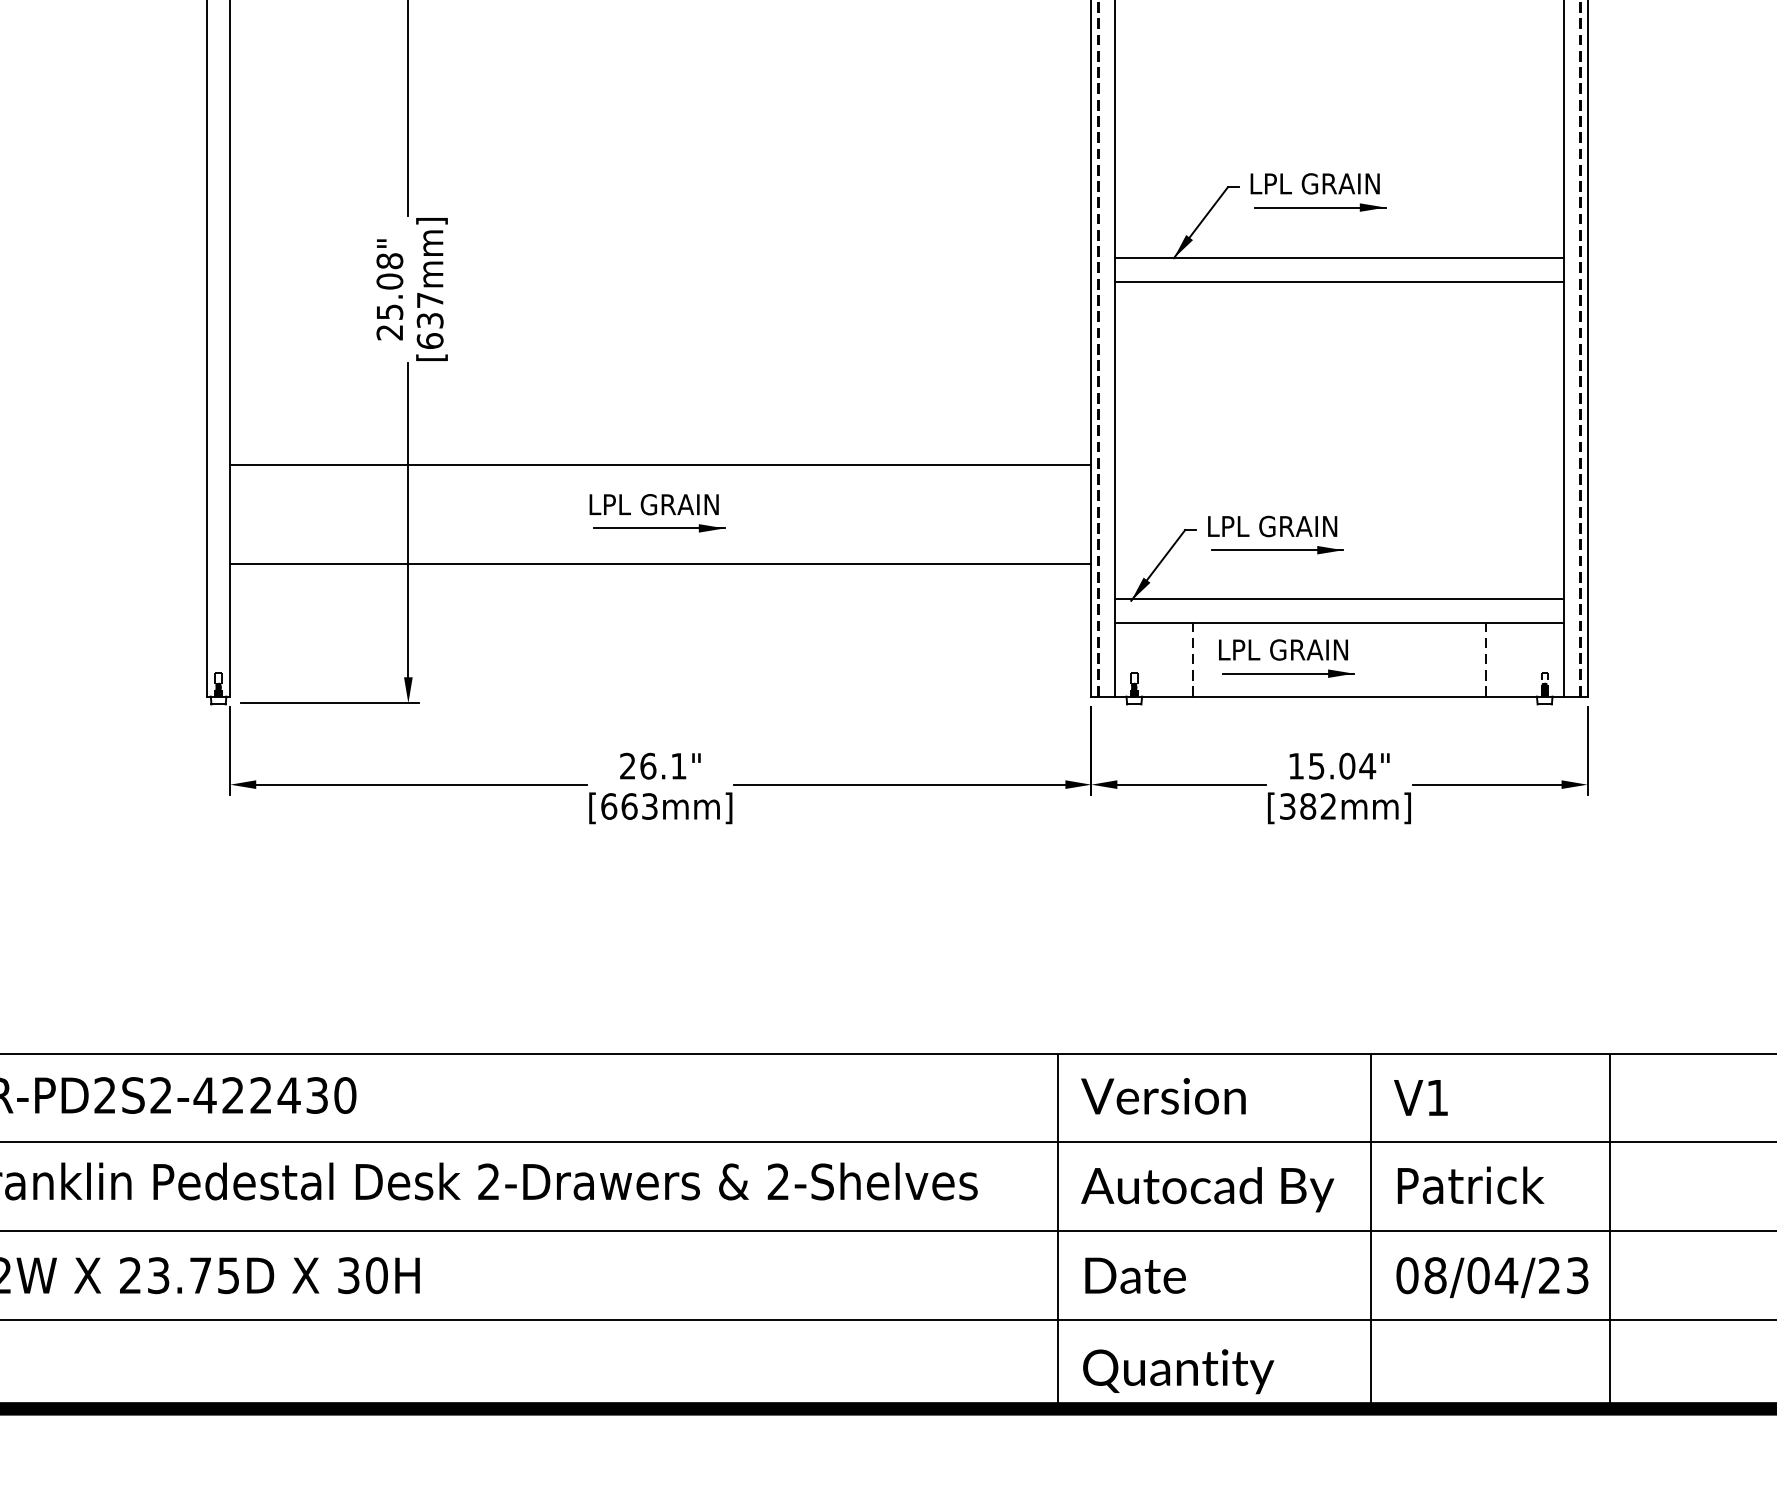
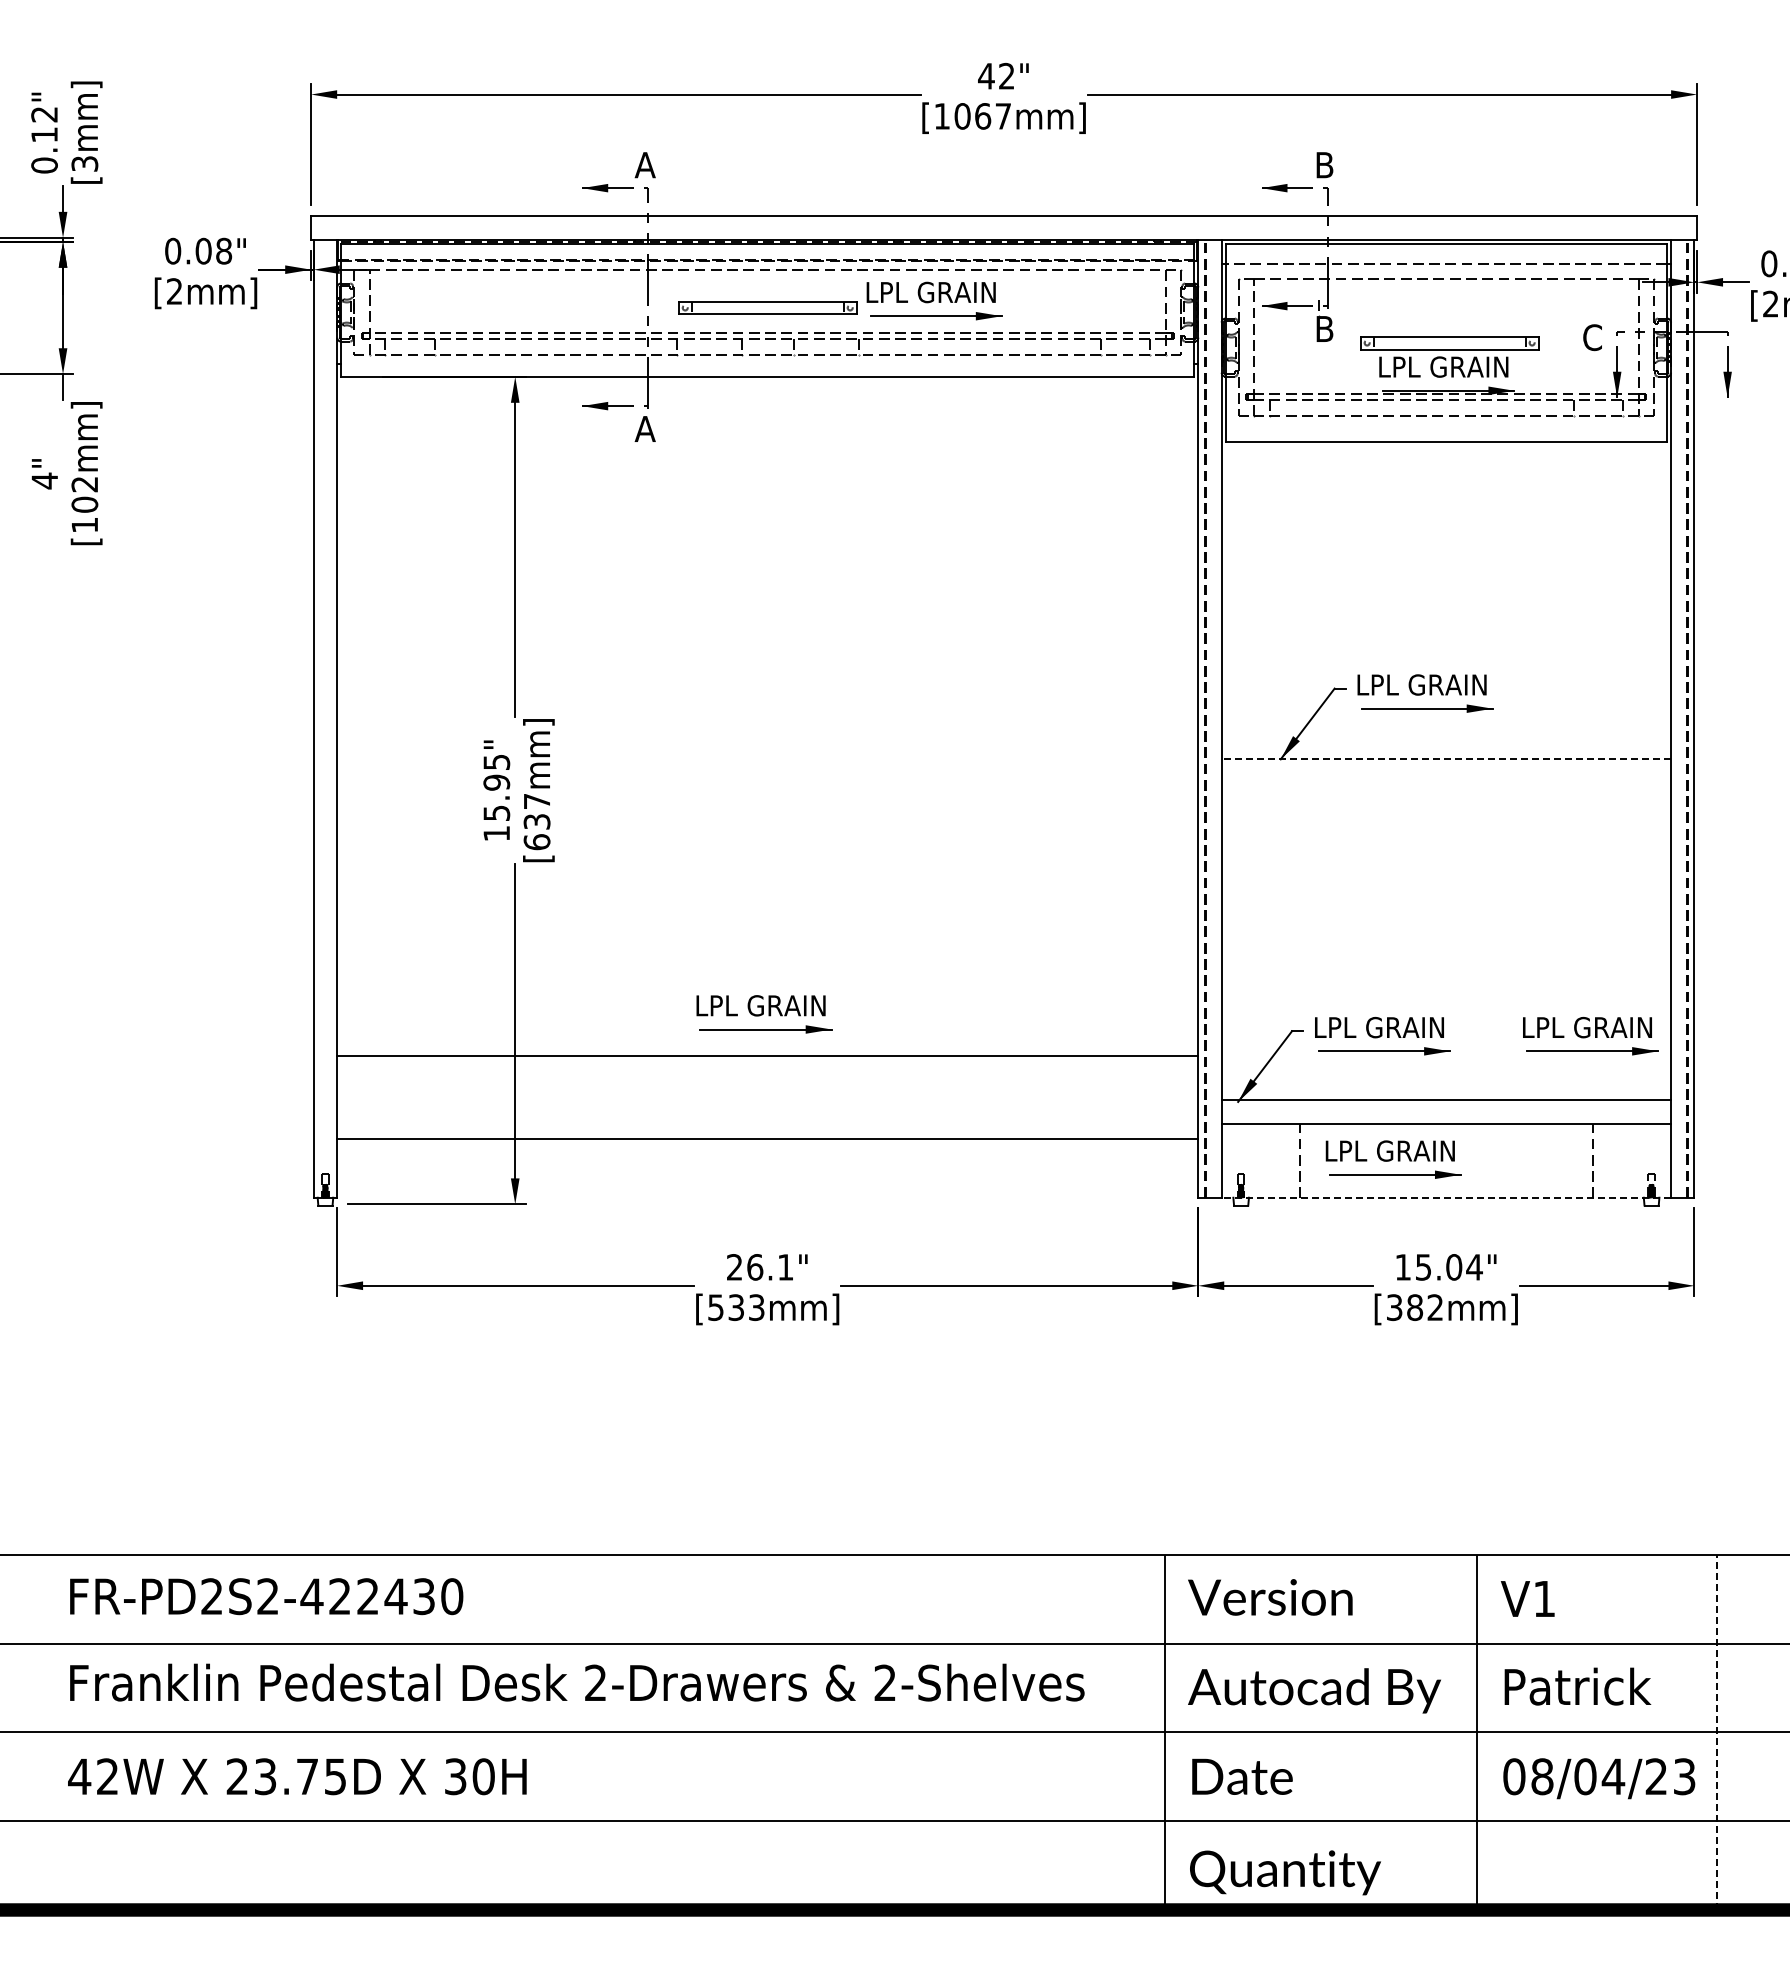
line: (1339, 258) -> (1446, 759), solid -> dashed
line: (1339, 281) -> (1446, 782), removed
text: (389, 296) -> (496, 797), 25.08" -> 15.95"
line: (660, 465) -> (767, 1055), moved
part: (1483, 535) -> (1590, 1036), added
line: (660, 564) -> (767, 1139), moved
line: (1339, 696) -> (1446, 1197), solid -> dashed
text: (619, 806) -> (726, 1307), [663mm] -> [533mm]
line: (1609, 1231) -> (1716, 1732), solid -> dashed

